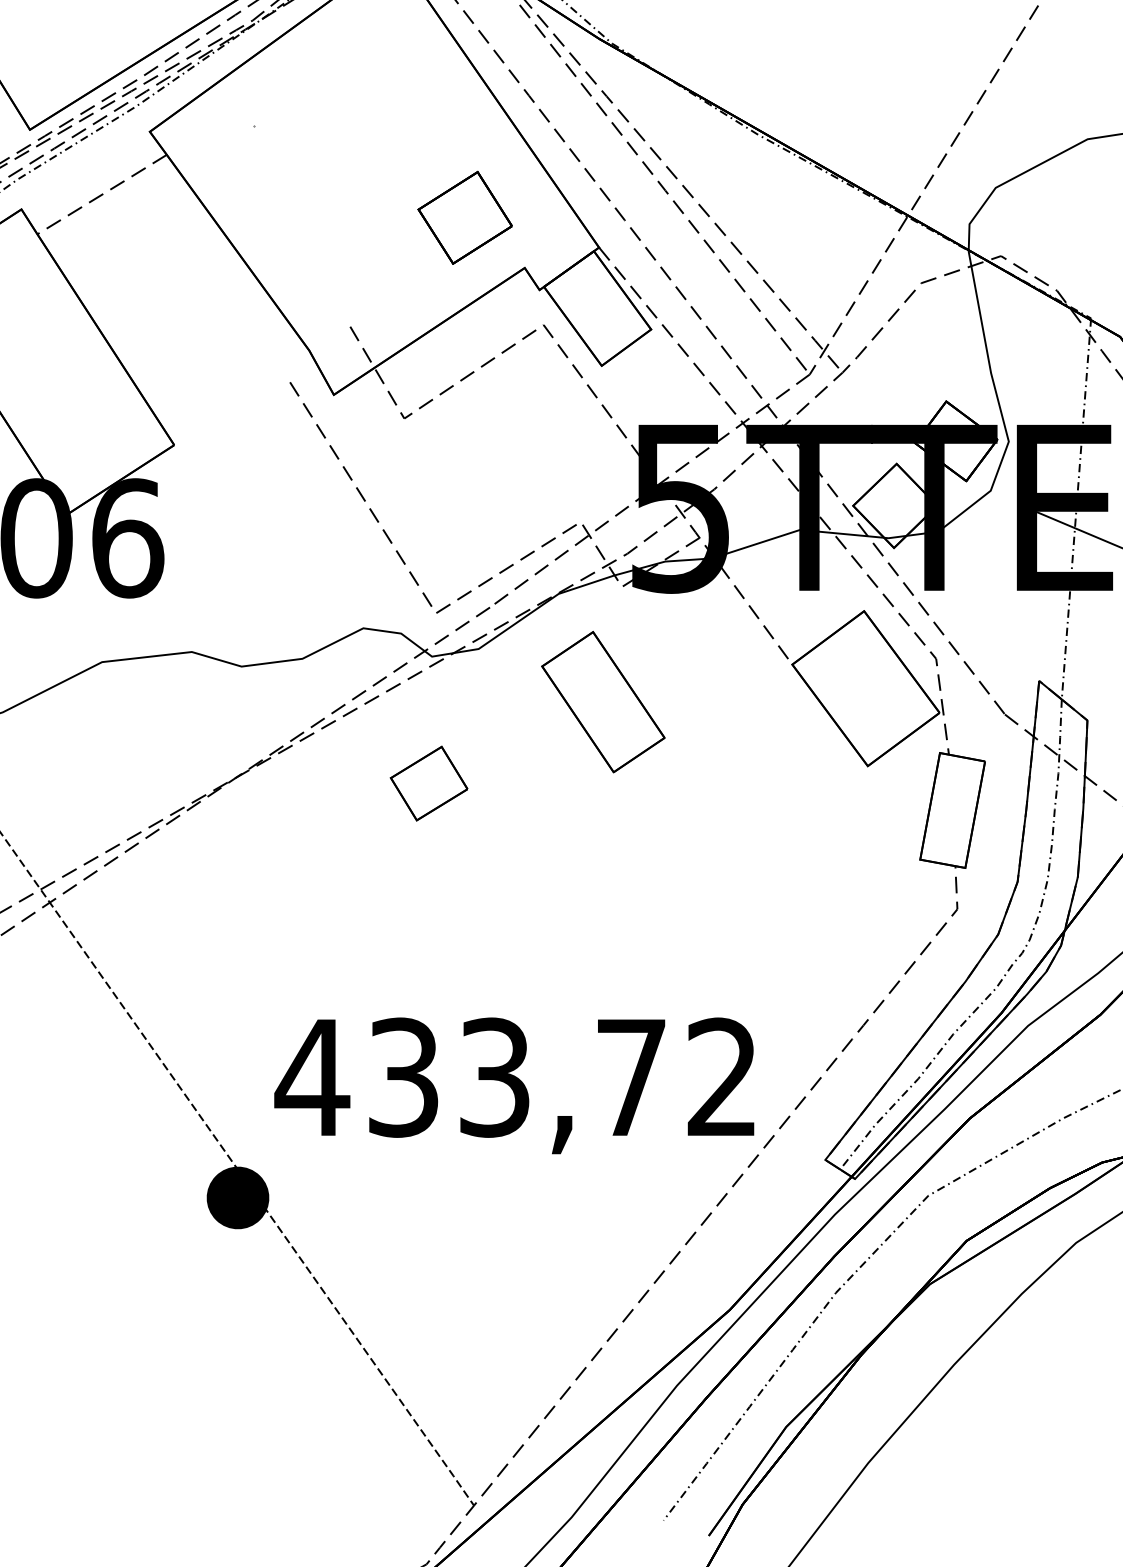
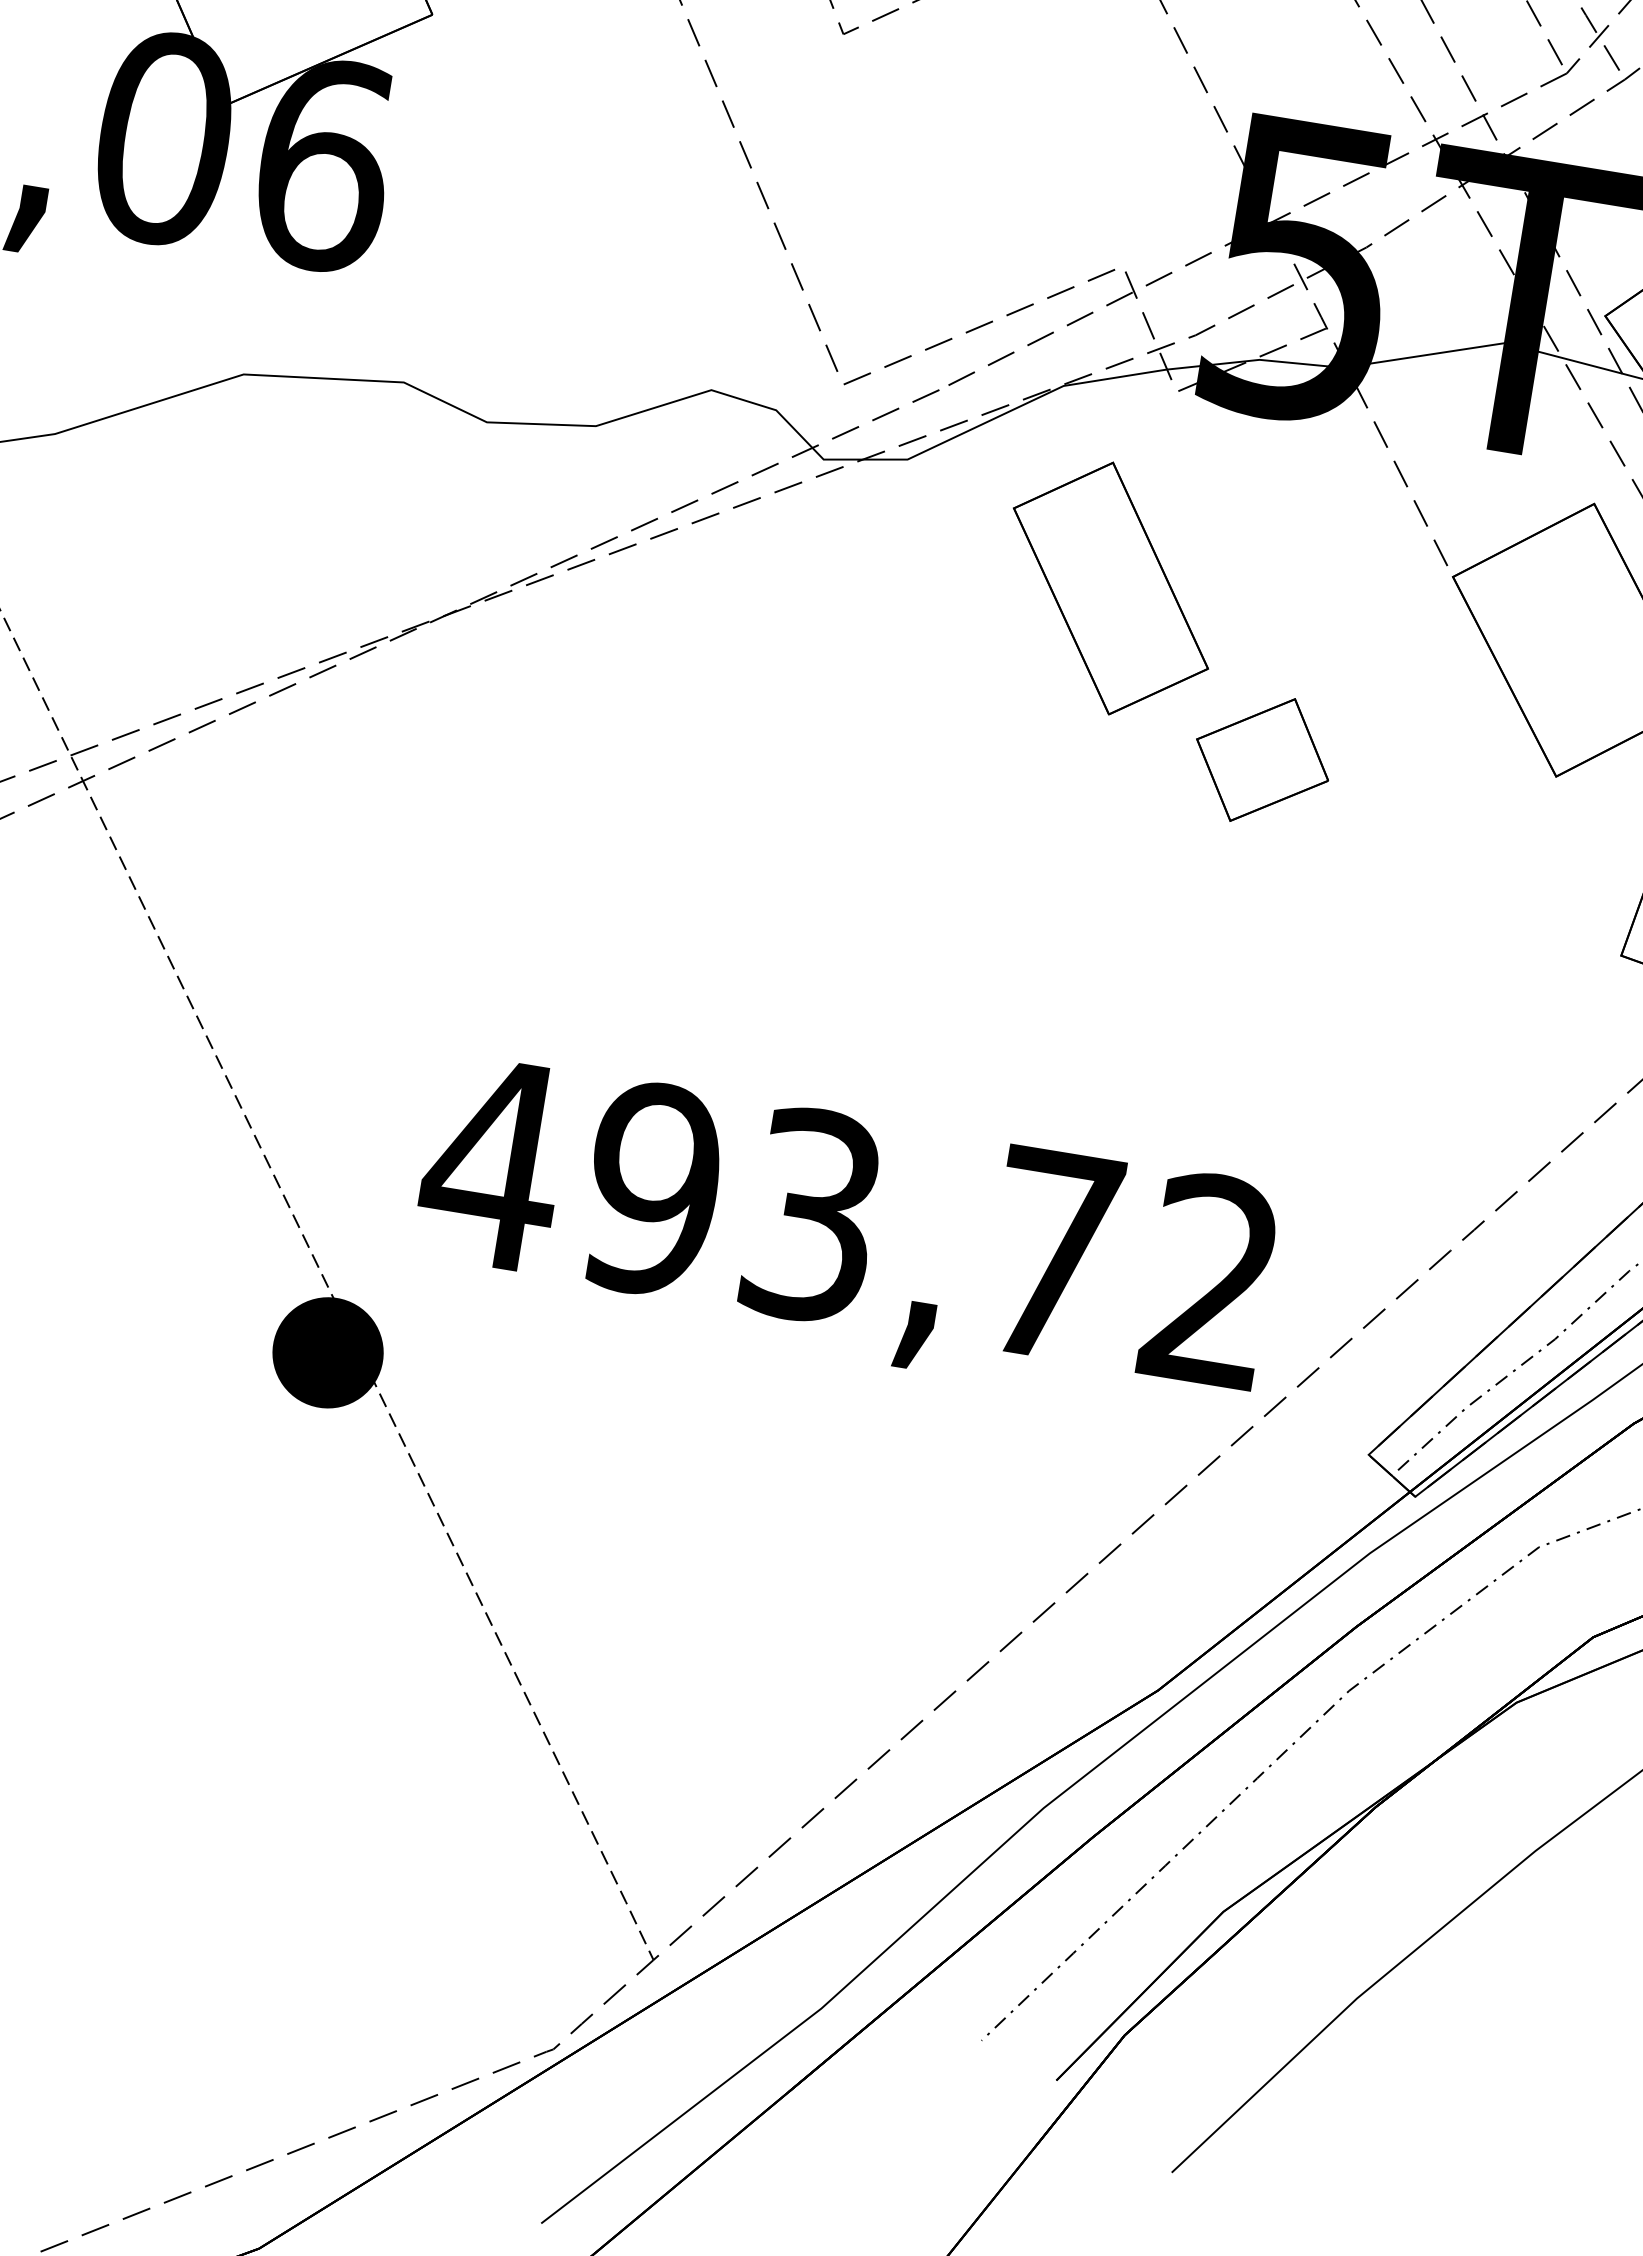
part: (428, 783) -> (1261, 759), moved
text: (403, 1077) -> (652, 1189), 433,72 -> 493,72

